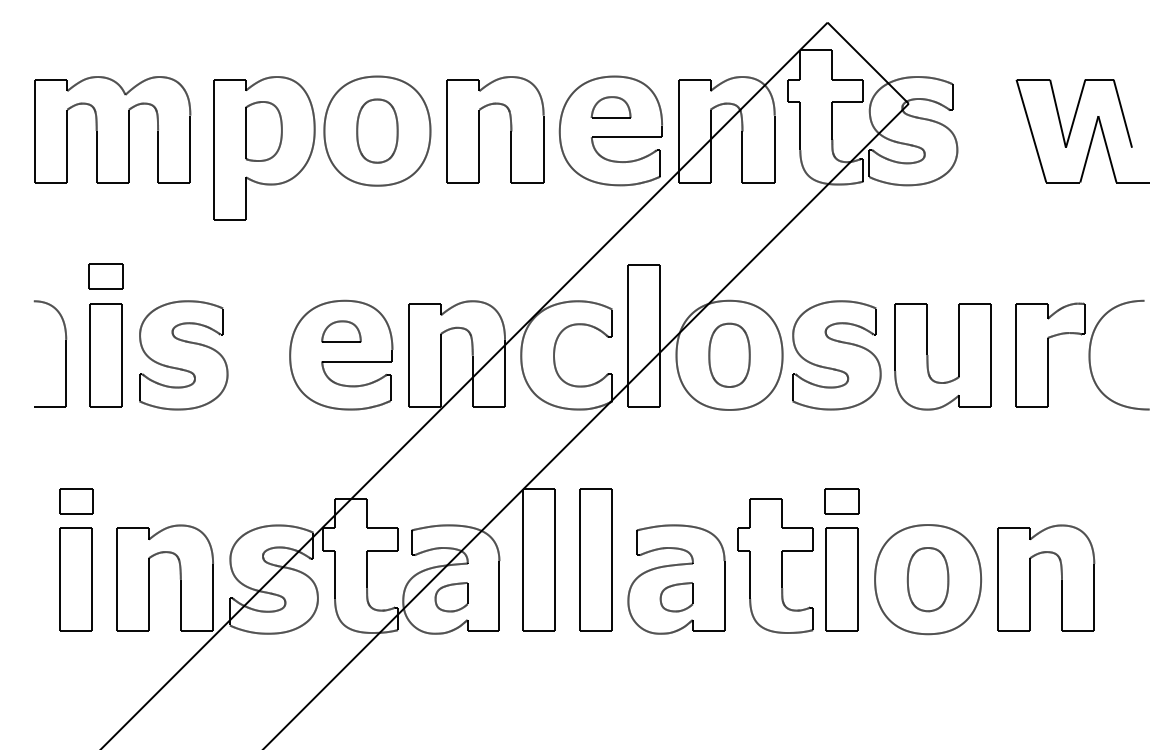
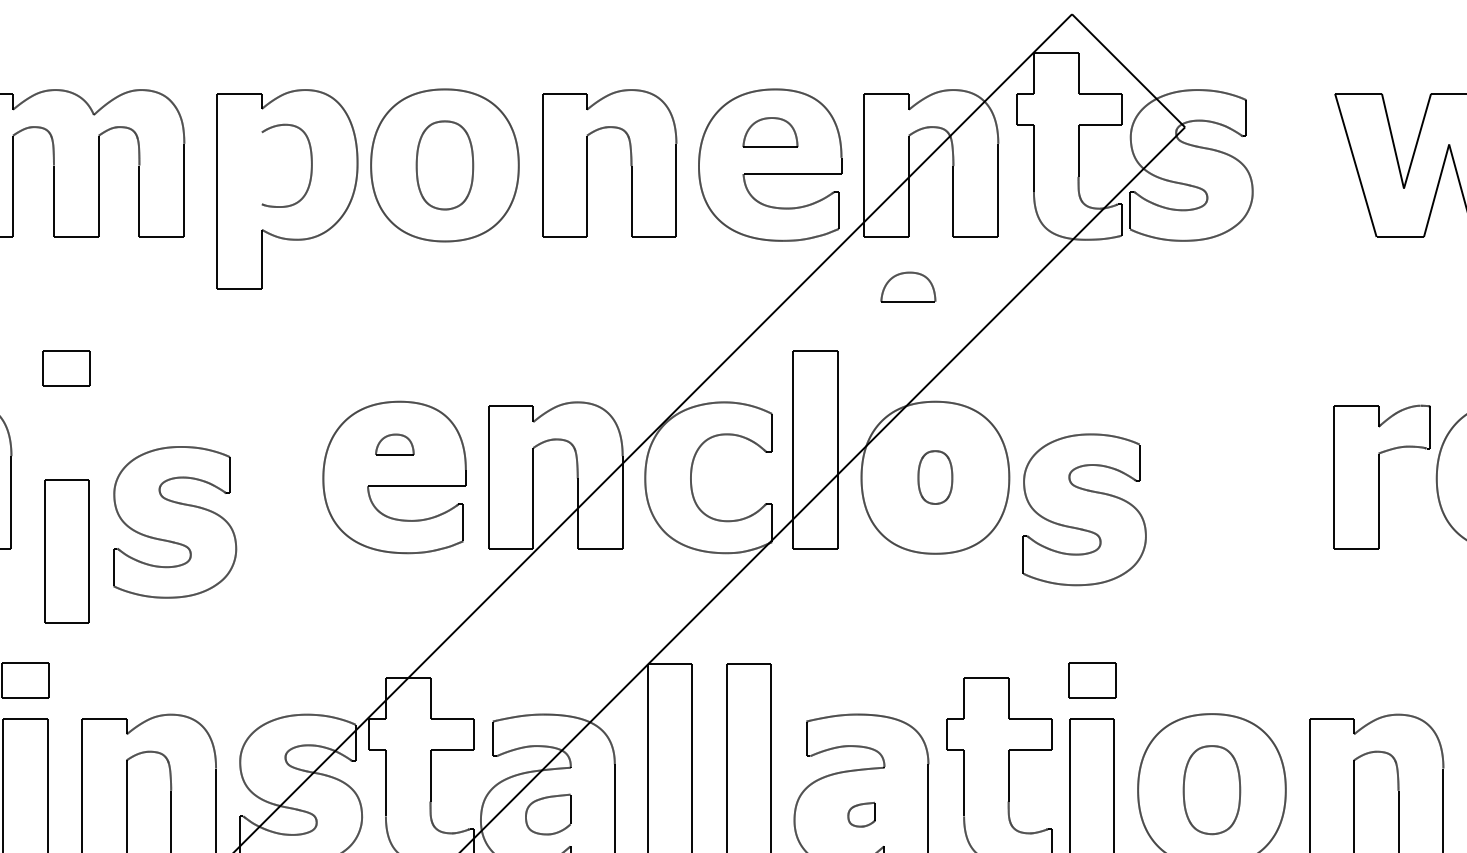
line: (246, 133) -> (262, 168), removed
part: (709, 218) -> (907, 287), added
part: (341, 331) -> (394, 444), size x0.7
part: (729, 354) -> (935, 476), size x0.6
part: (105, 355) -> (66, 551), moved
part: (183, 355) -> (174, 522), moved
part: (836, 355) -> (1084, 509), moved
part: (928, 356) -> (1212, 479), removed
part: (676, 597) -> (861, 815), size x0.6

